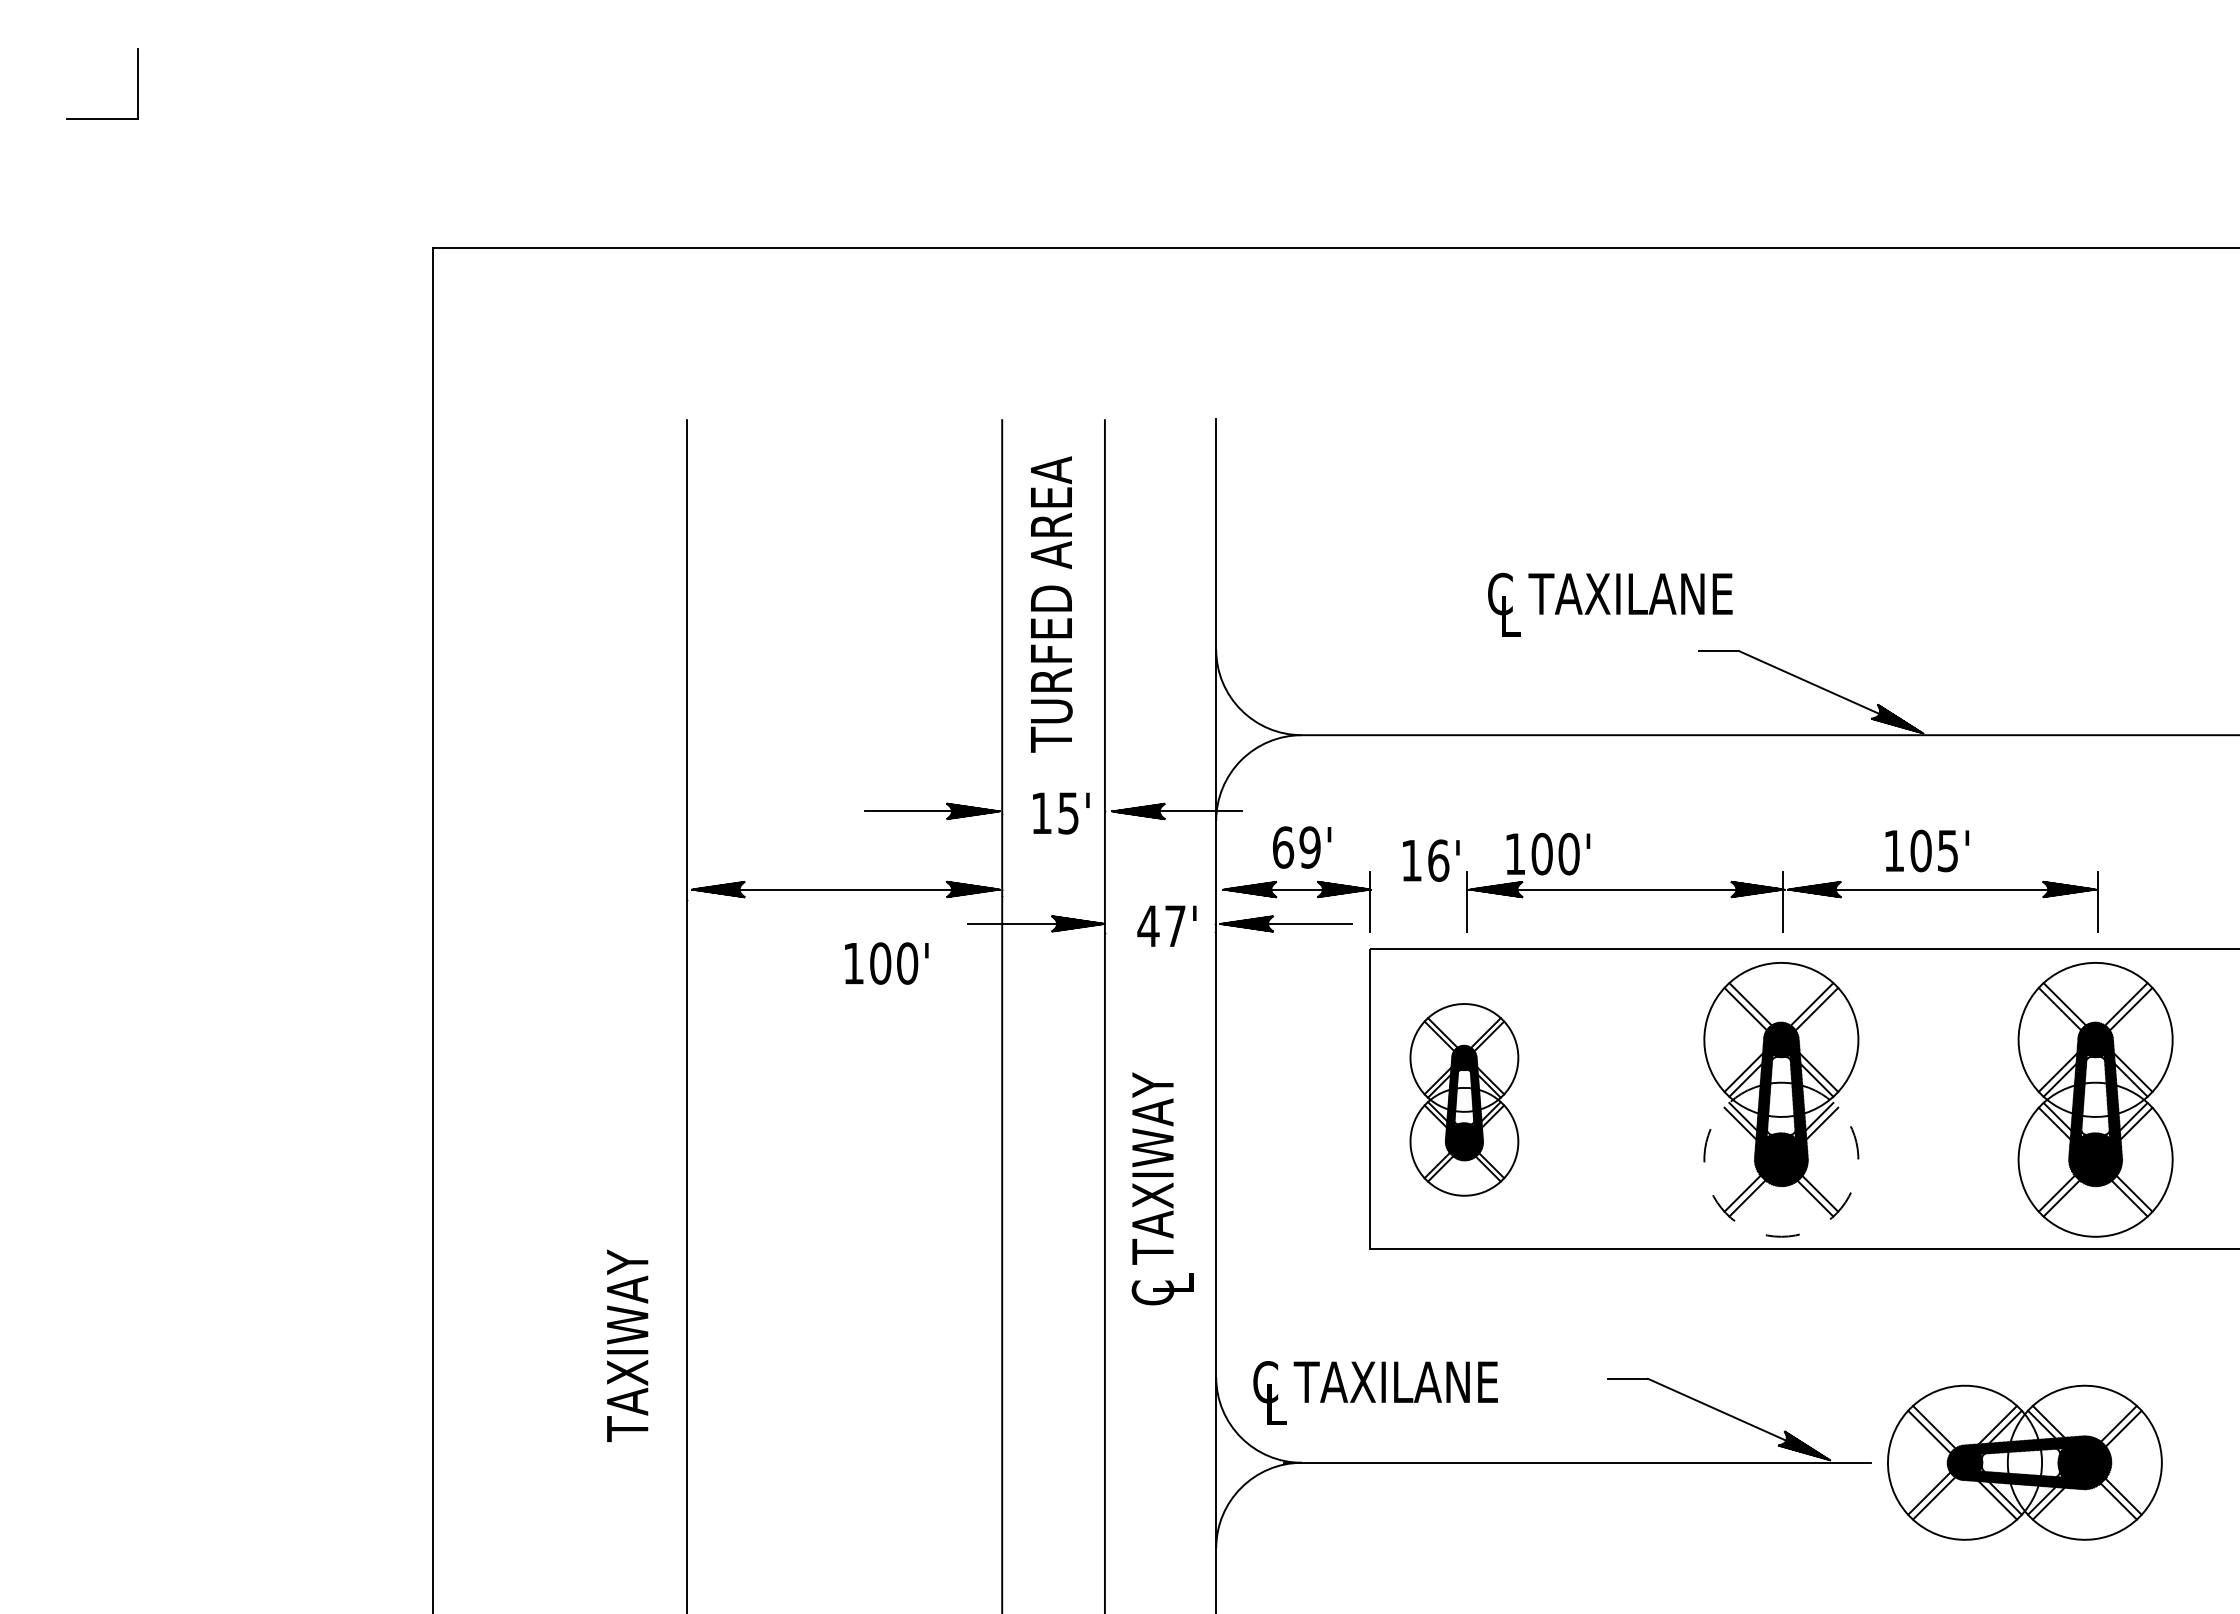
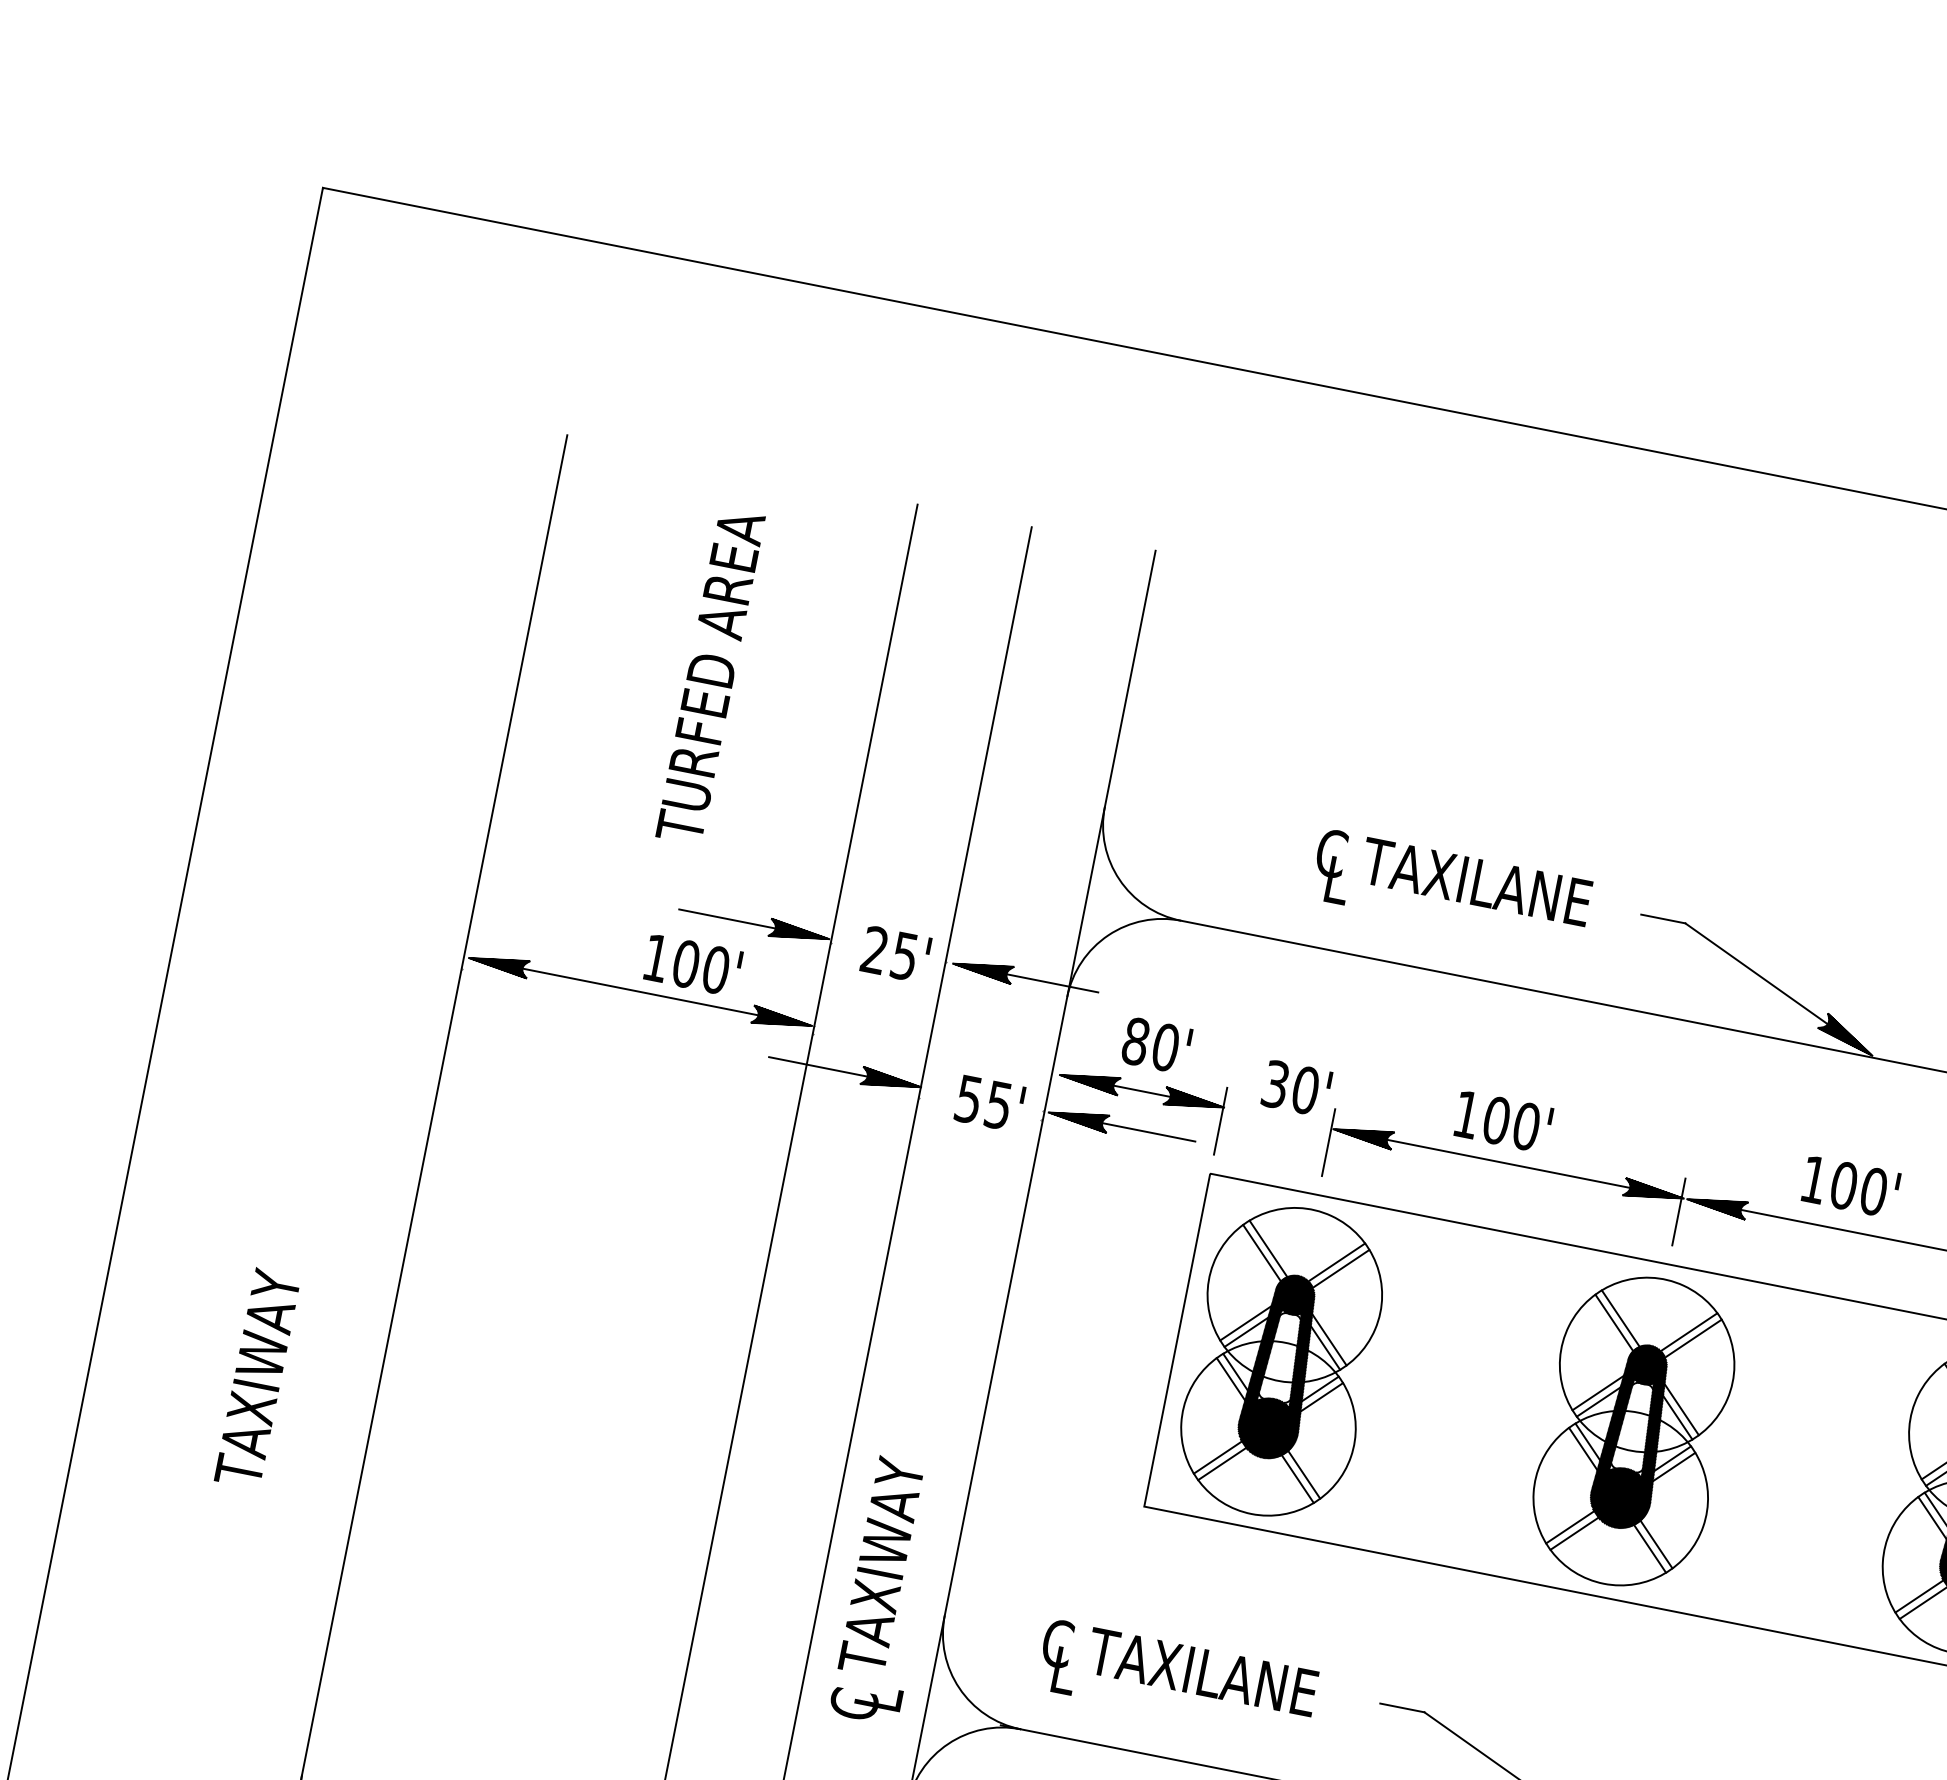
text: (1051, 604) -> (710, 676), moved
text: (1610, 604) -> (1451, 889), moved
text: (1041, 812) -> (874, 949), 15' -> 25'
text: (1296, 847) -> (1150, 1044), 69' -> 80'
text: (1947, 850) -> (1873, 1191), 105' -> 100'
text: (1548, 853) -> (1503, 1121), moved
text: (1425, 860) -> (1291, 1087), 16' -> 30'
text: (1161, 926) -> (983, 1102), 47' -> 55'
text: (886, 963) -> (692, 965), moved
part: (1464, 1099) -> (1281, 1361), size x1.43
text: (1162, 1188) -> (887, 1590), moved
arc: (1781, 1236) -> (1604, 1583), dashed -> solid
text: (627, 1345) -> (257, 1378), moved
text: (1375, 1392) -> (1177, 1679), moved

